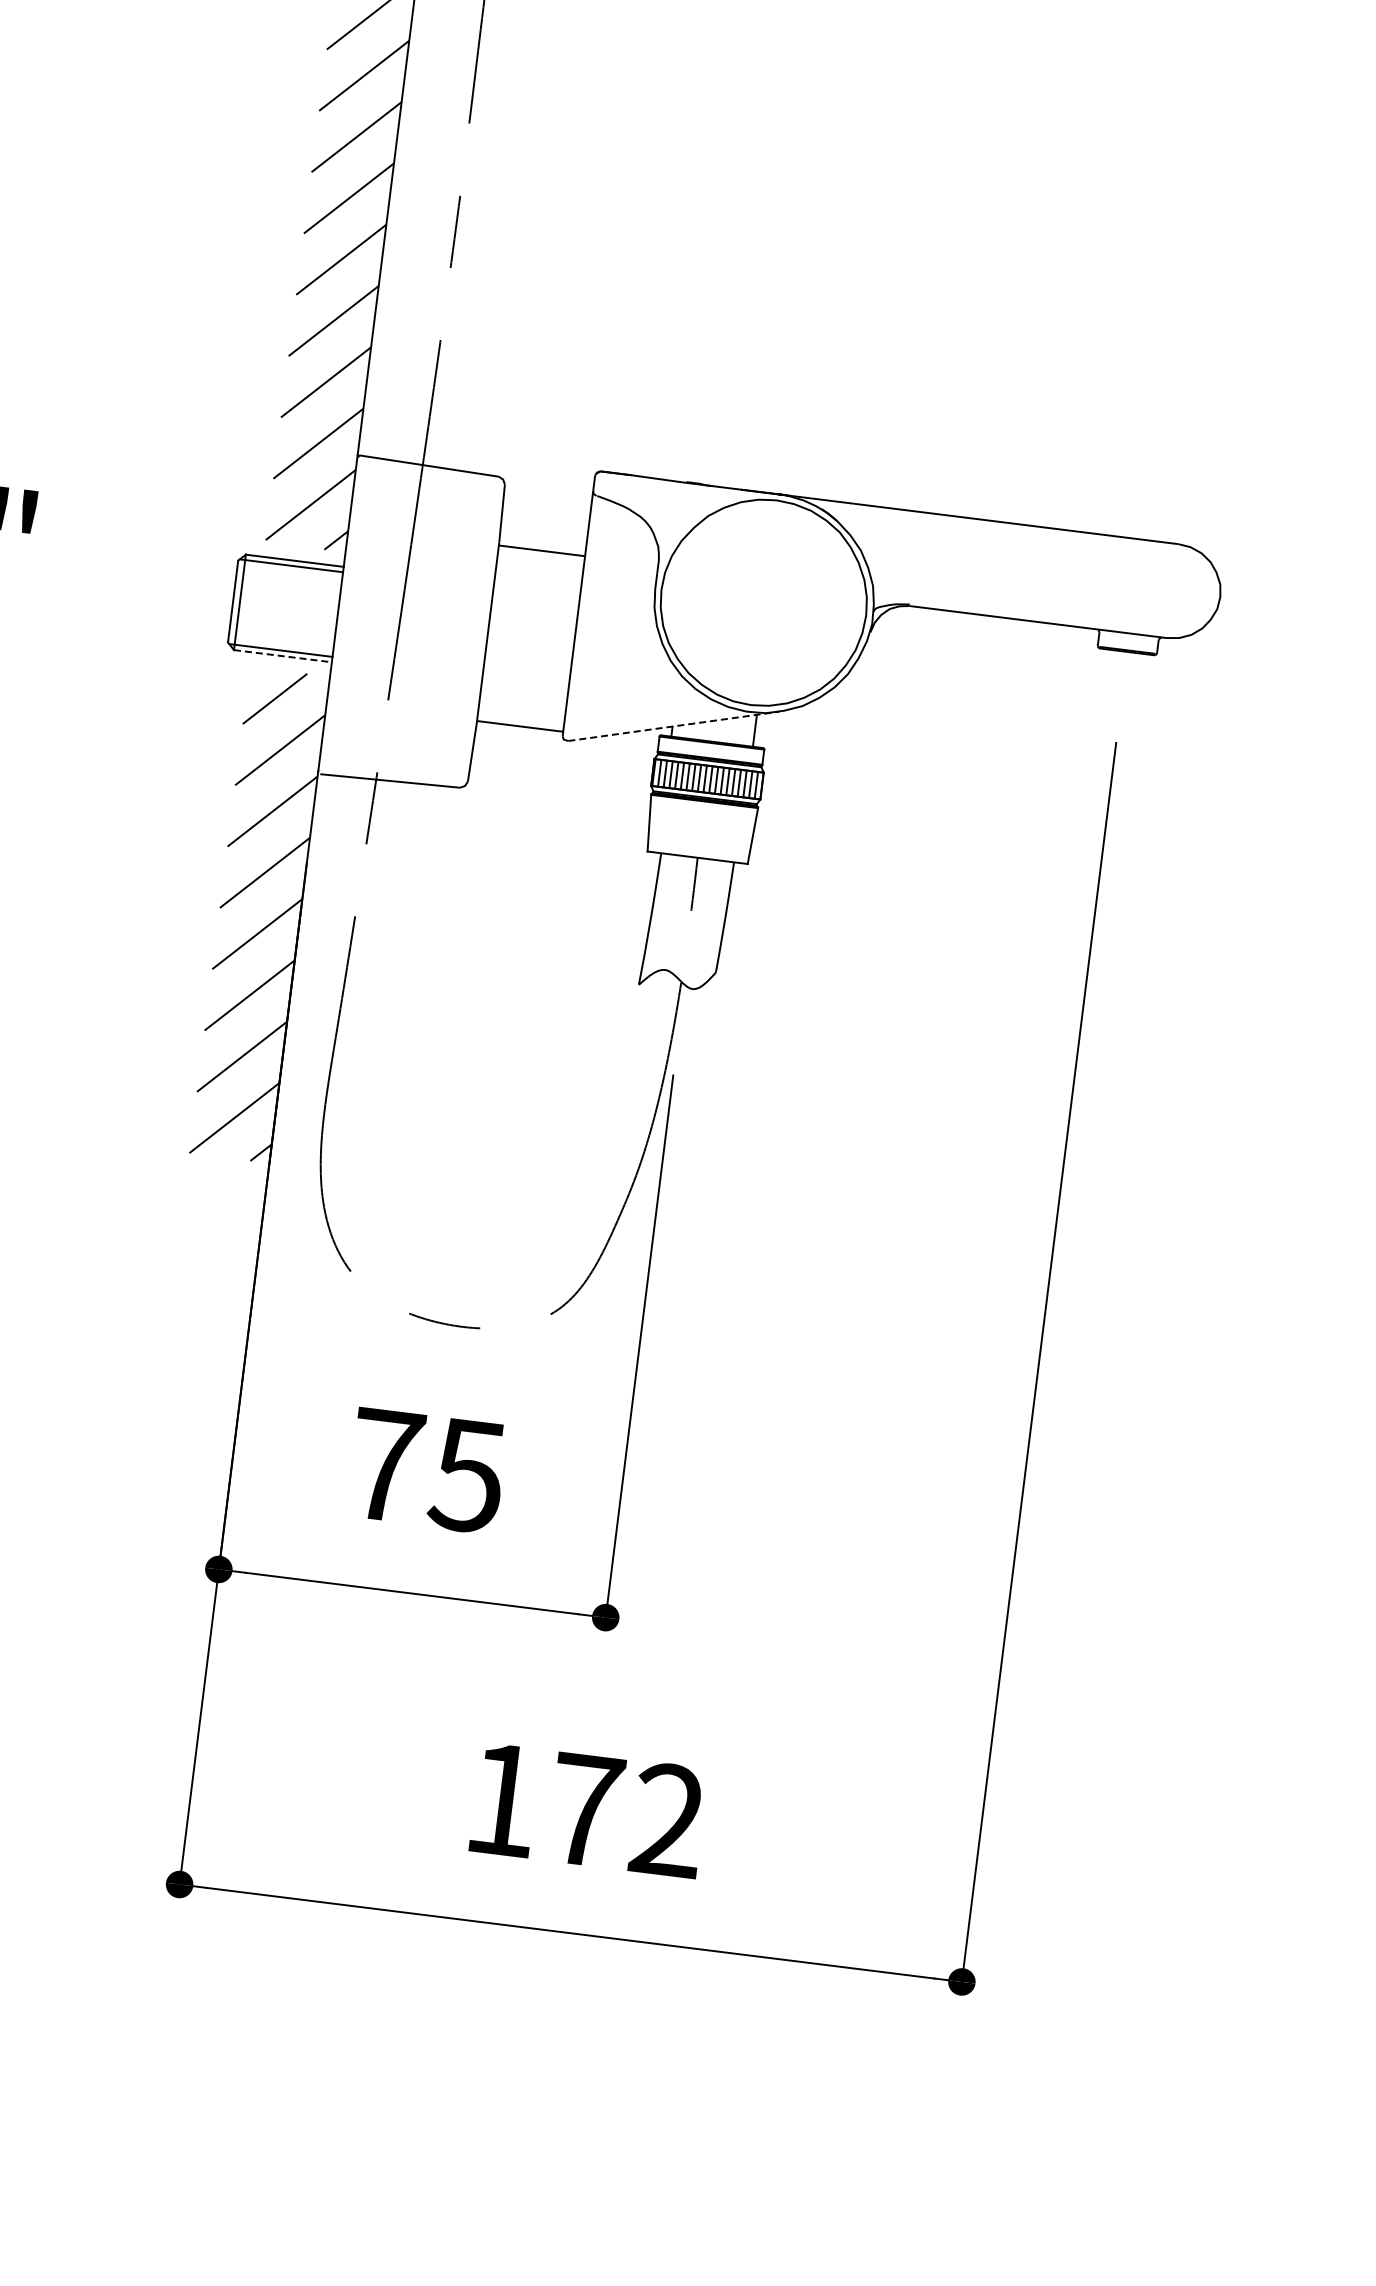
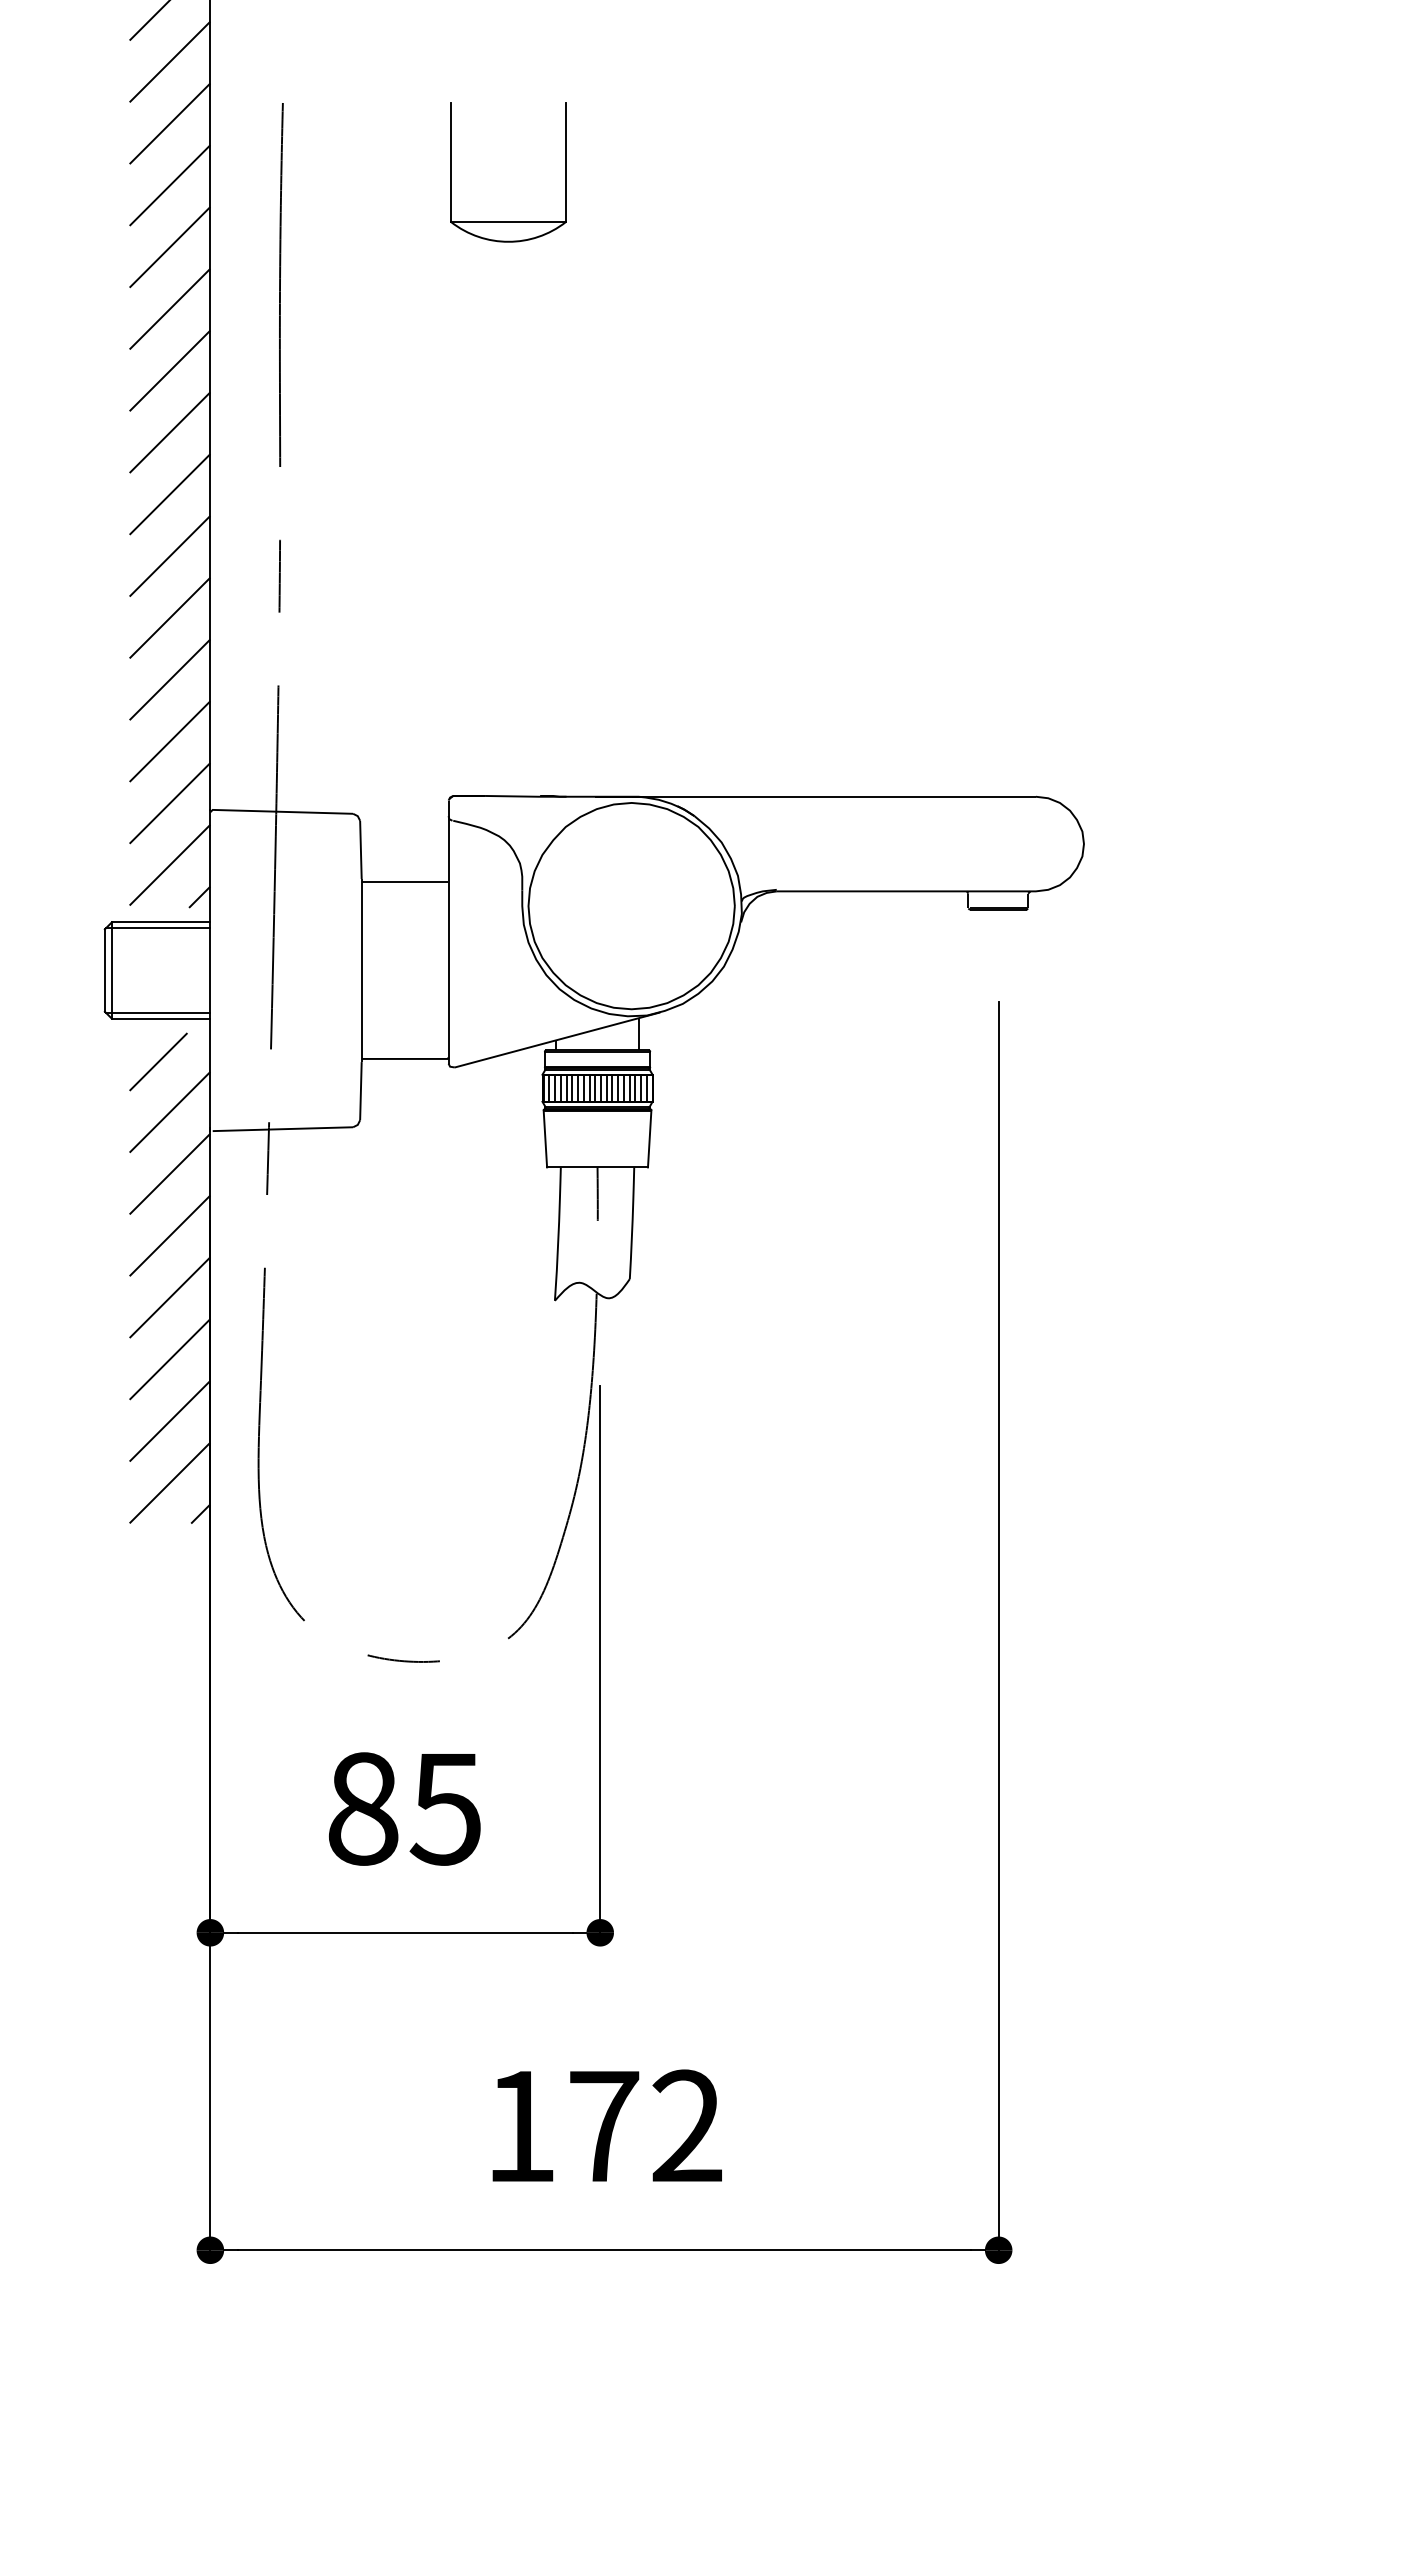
line: (283, 656) -> (161, 1018), dashed -> solid
line: (674, 726) -> (558, 1039), dashed -> solid
text: (386, 1465) -> (363, 1808), 75 -> 85

